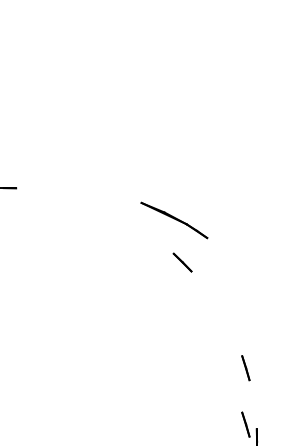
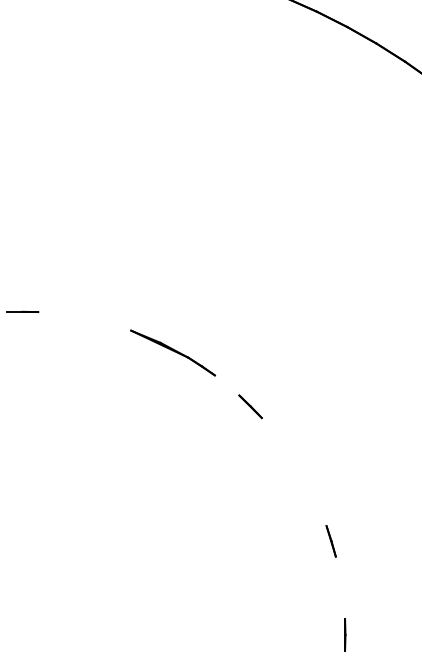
part: (173, 220) -> (172, 352), moved
line: (245, 424) -> (330, 613), removed

